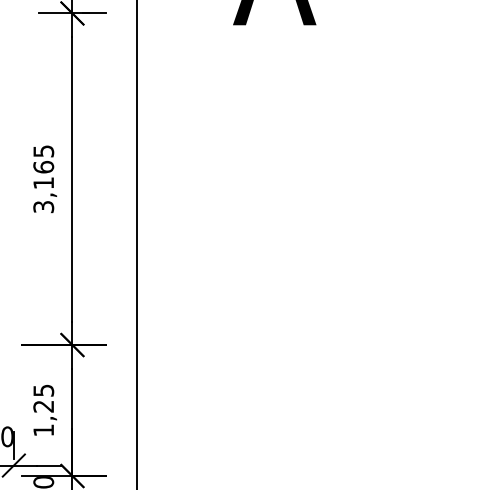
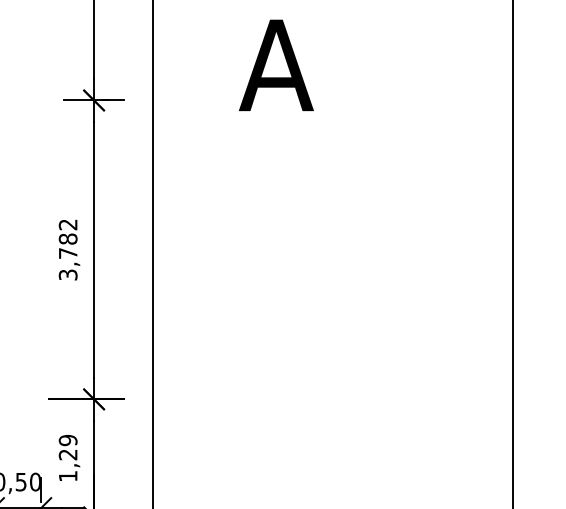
text: (42, 166) -> (67, 238), 3,165 -> 3,782
text: (42, 390) -> (67, 440), 1,25 -> 1,29

